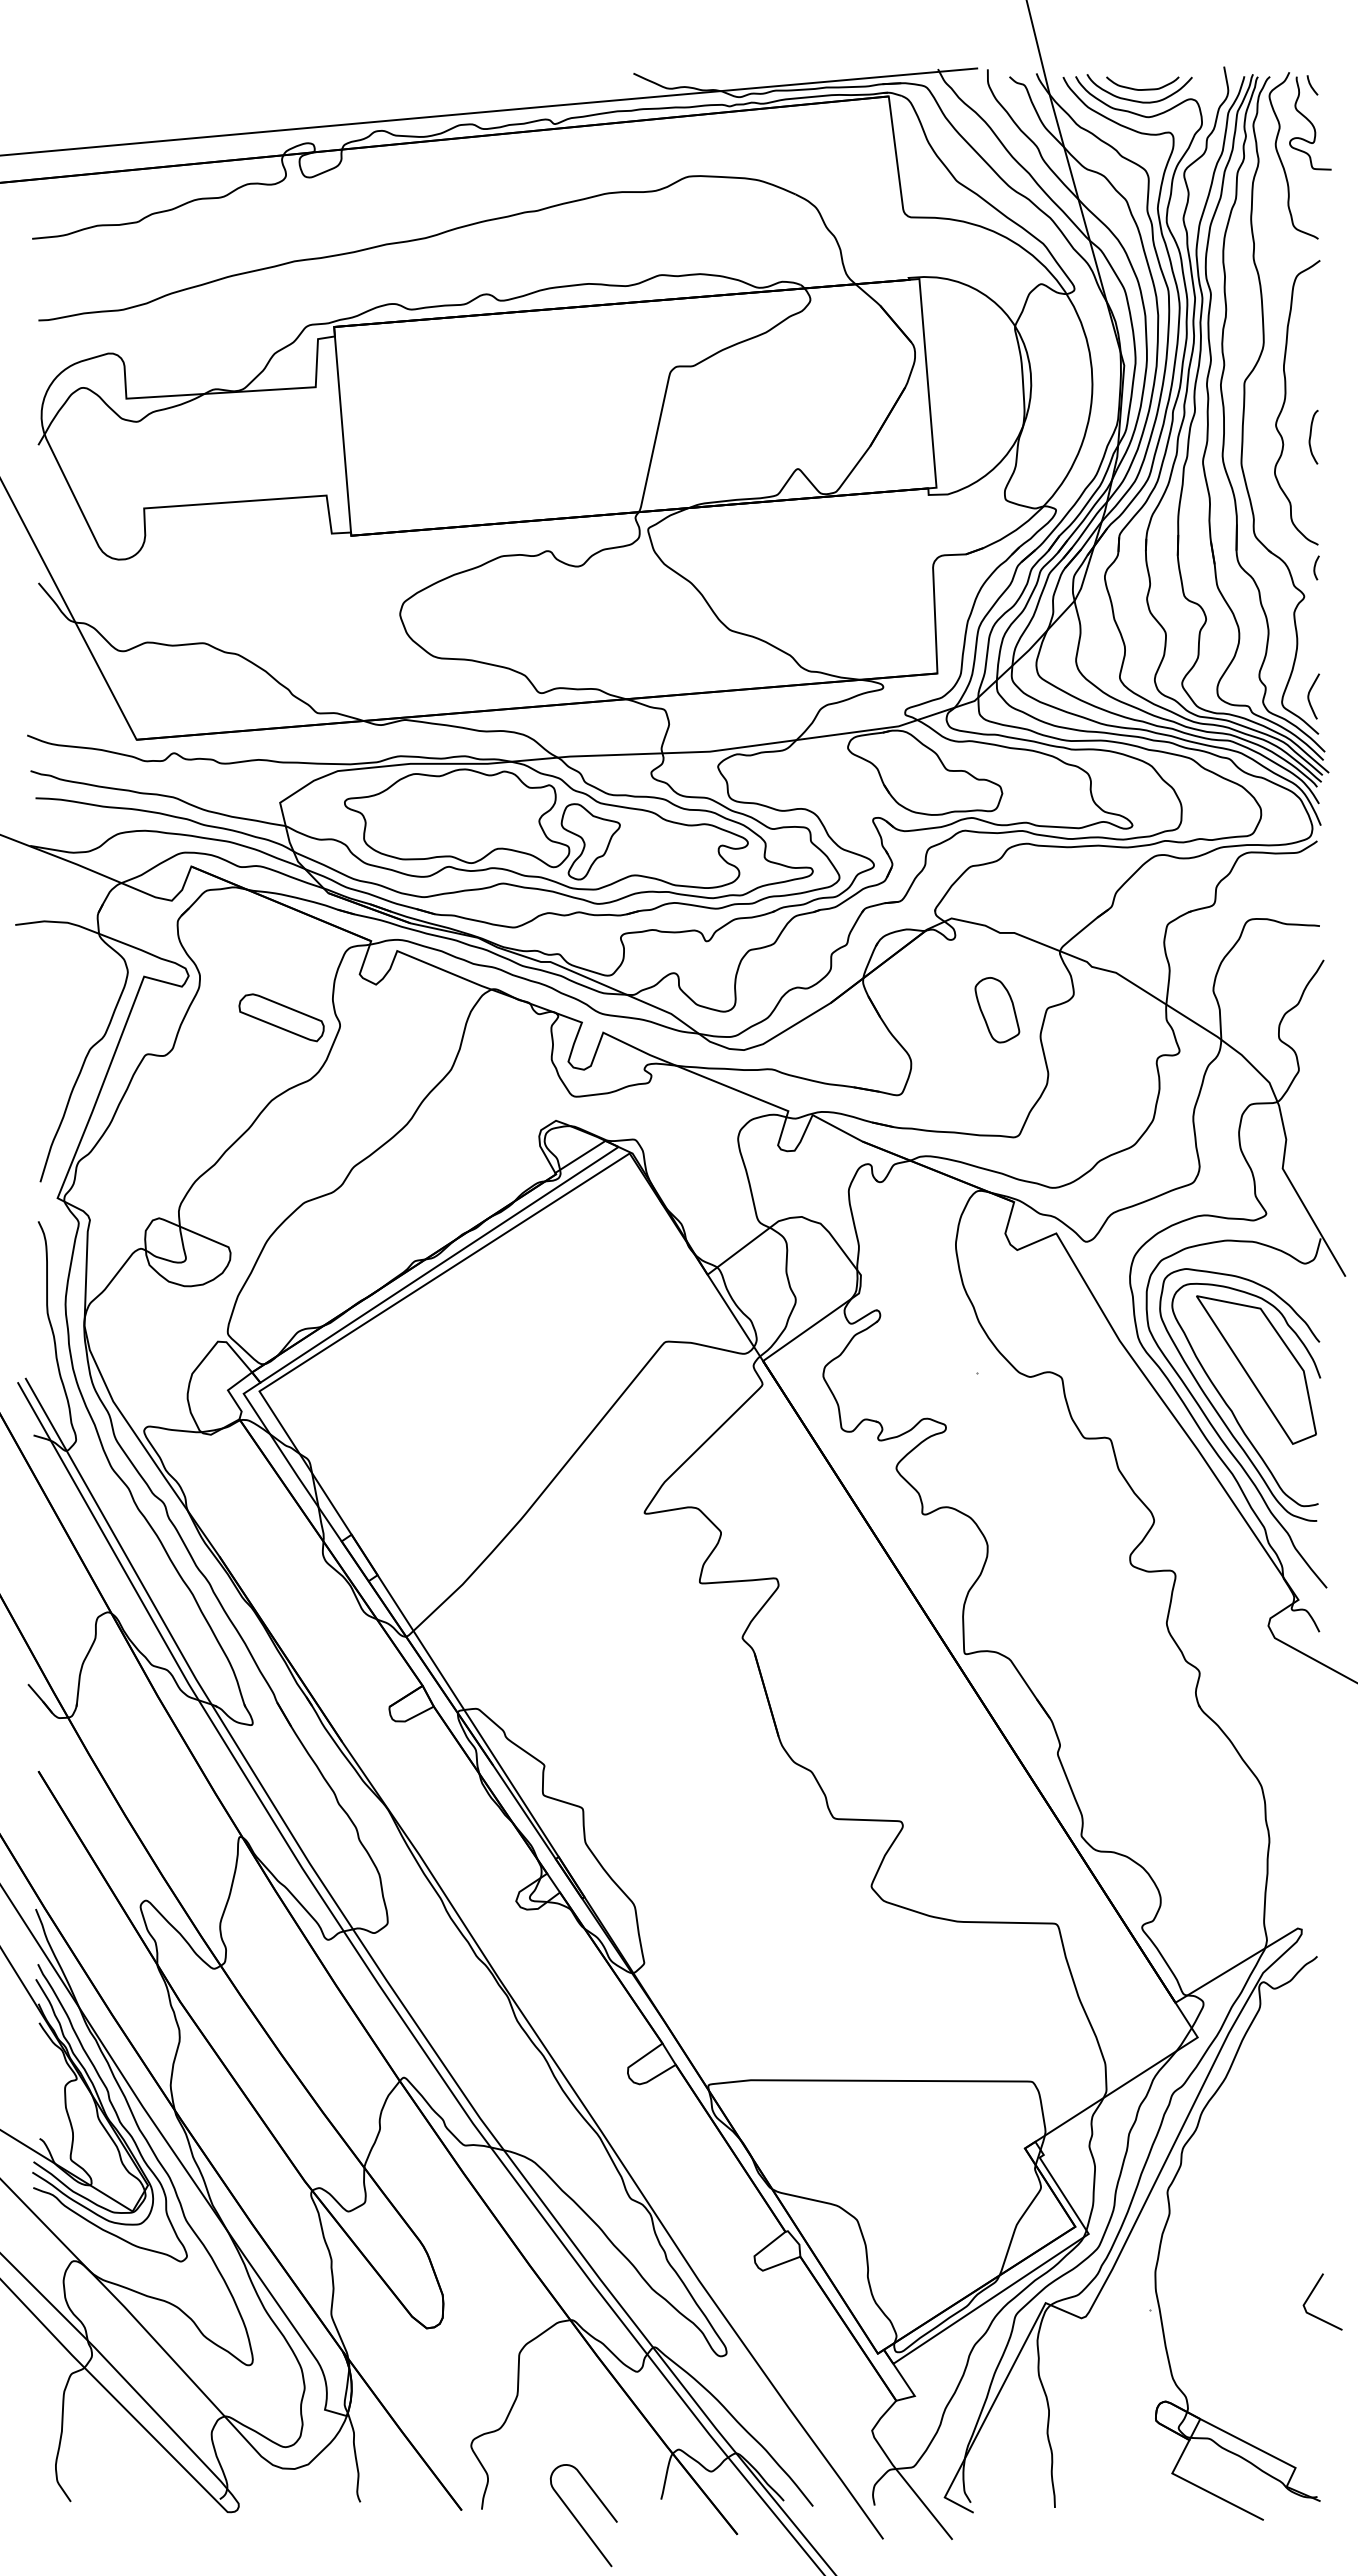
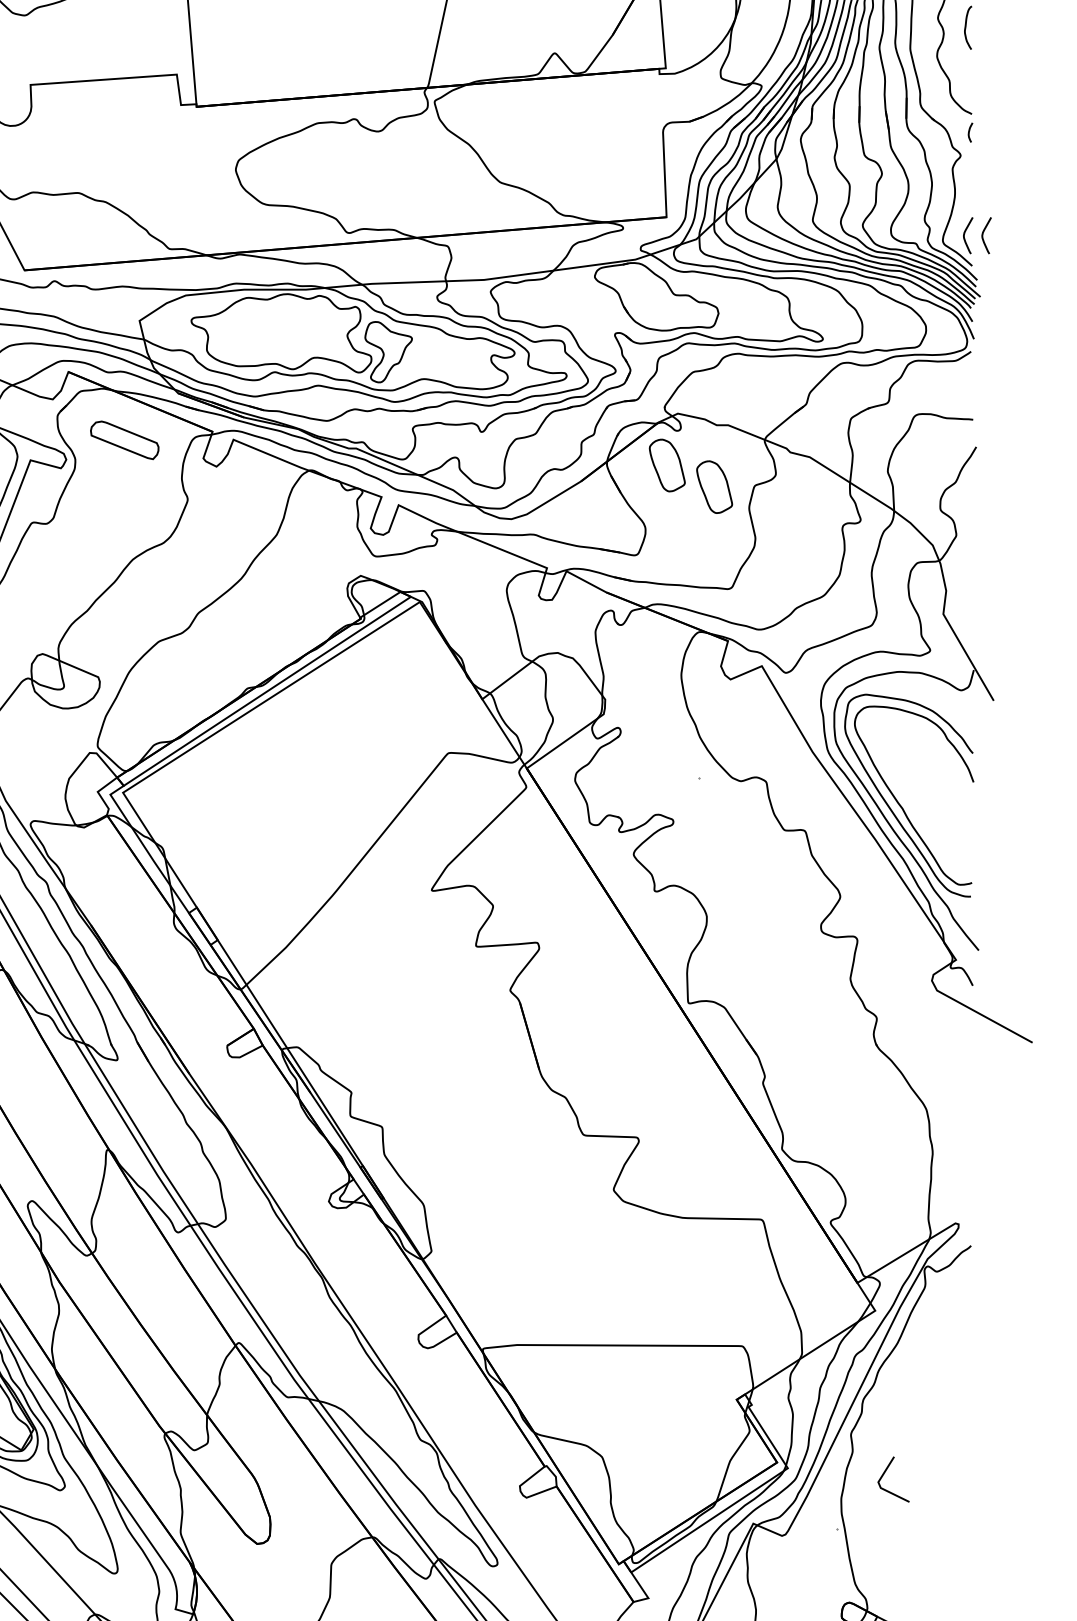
curve: (1332, 696) -> (983, 235), added
part: (938, 983) -> (667, 465), added
part: (281, 1017) -> (124, 440), moved
part: (1256, 1369) -> (922, 775), removed
line: (1312, 2293) -> (885, 1472), moved

